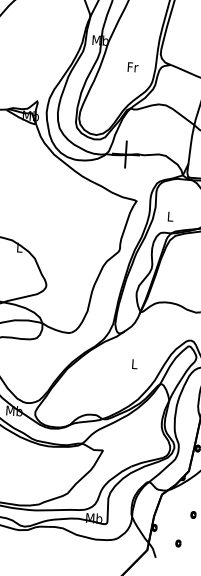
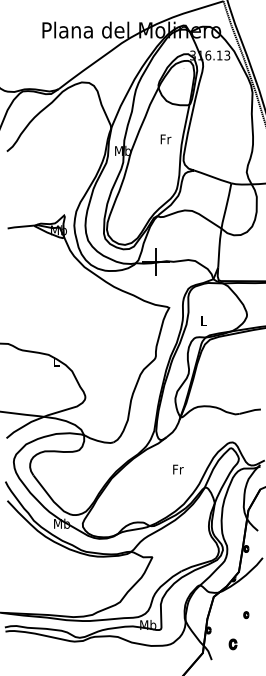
text: (132, 67) -> (165, 139), moved
text: (135, 364) -> (178, 469), L -> Fr
part: (178, 543) -> (233, 644), size x1.6

